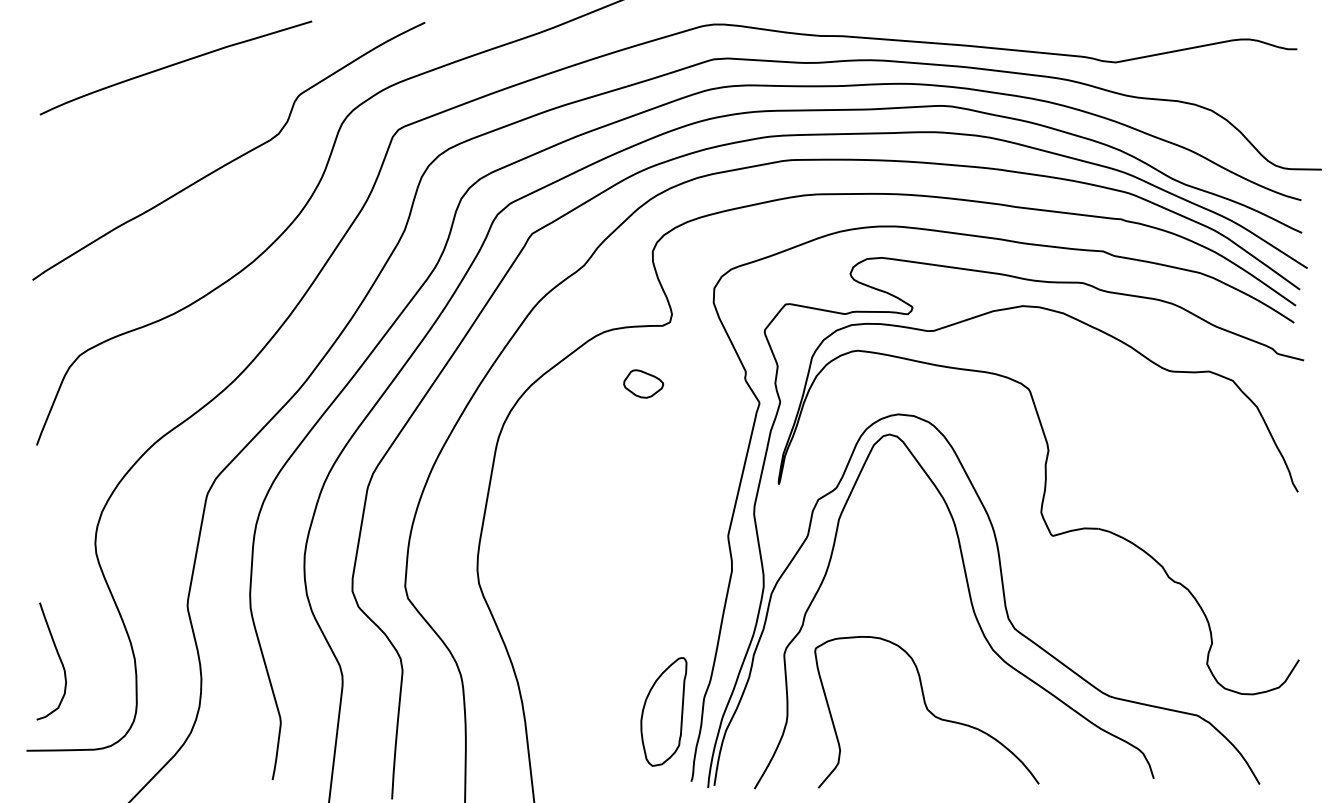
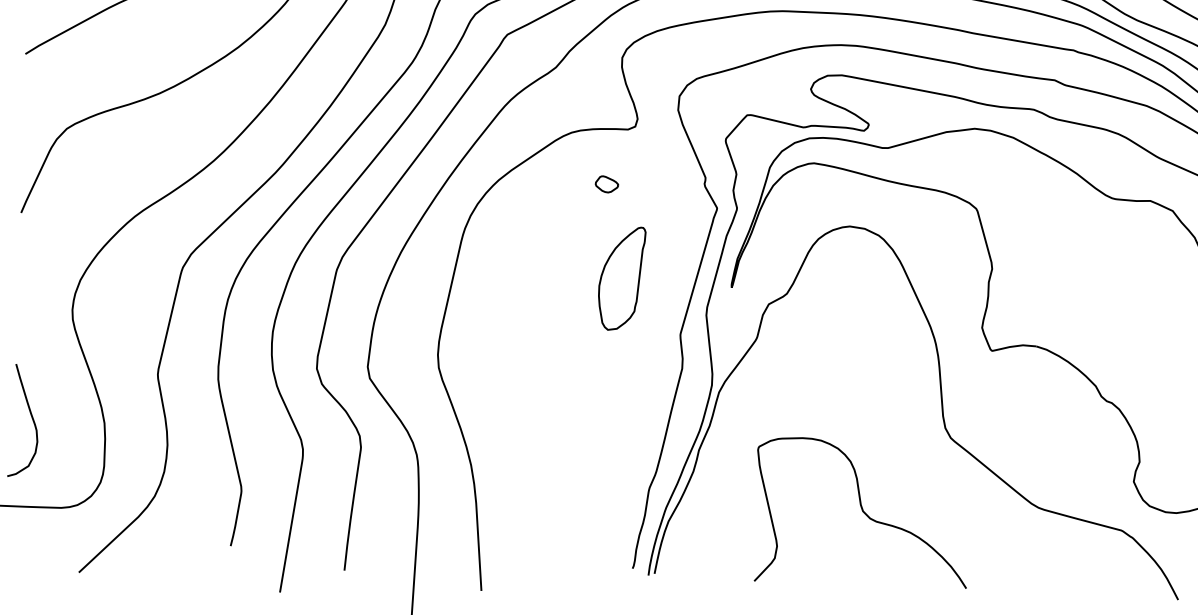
part: (643, 383) -> (606, 183), size x0.6
curve: (971, 606) -> (910, 414), removed
part: (663, 711) -> (621, 278), moved

